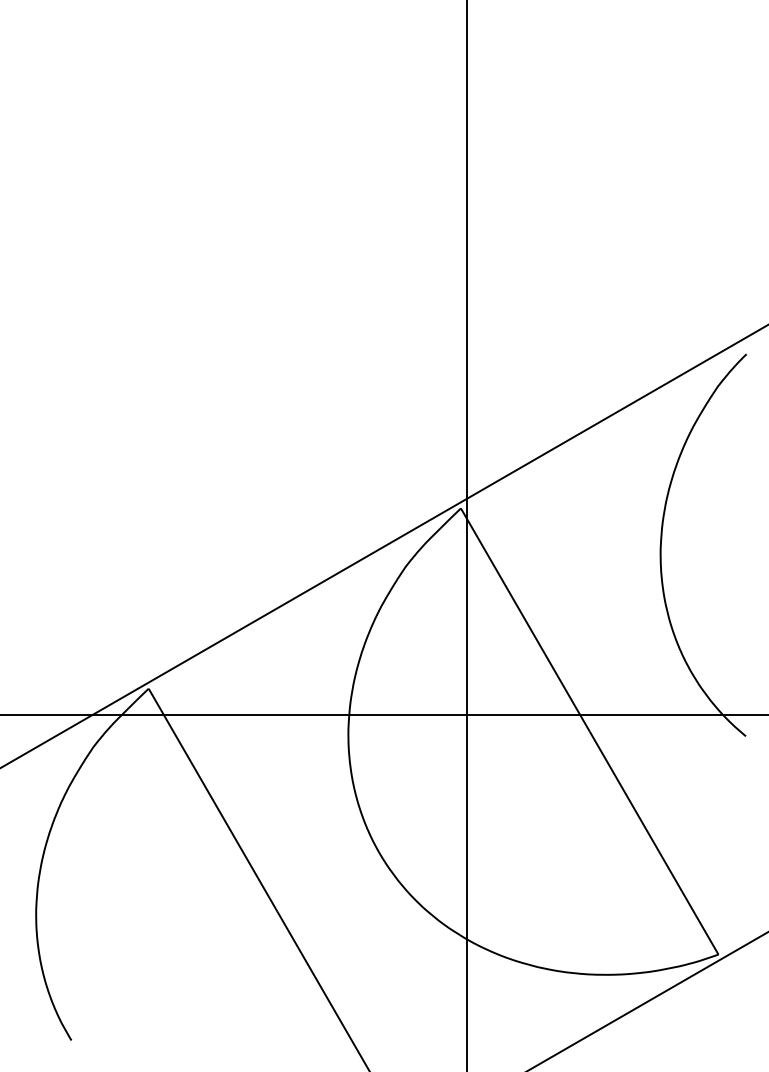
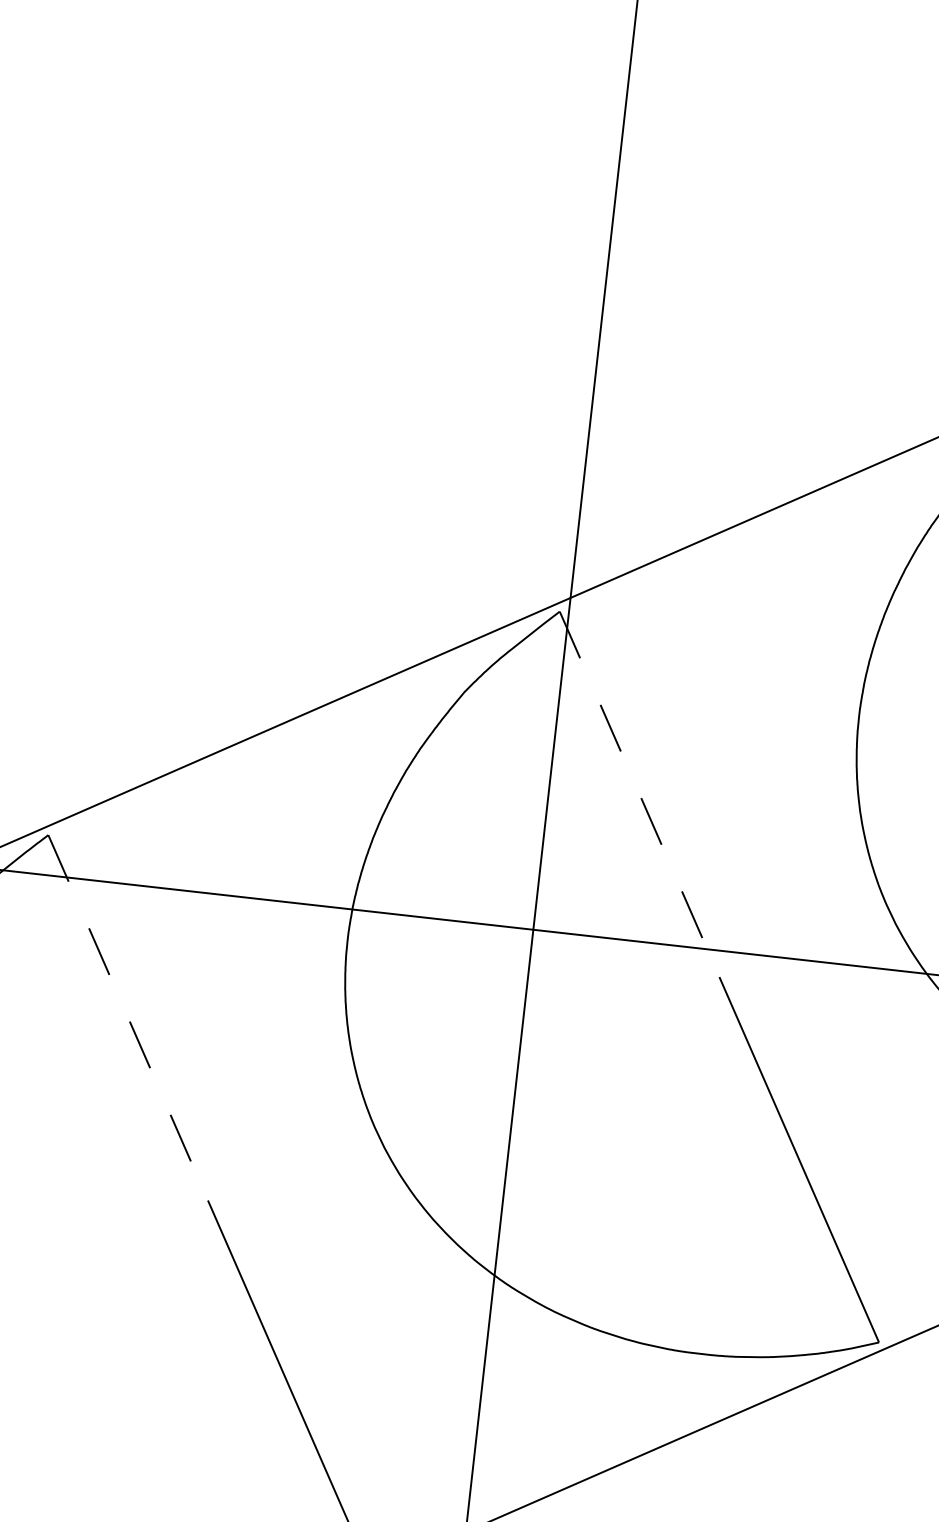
line: (525, 619) -> (639, 793), solid -> dashed
line: (213, 800) -> (128, 1018), solid -> dashed

